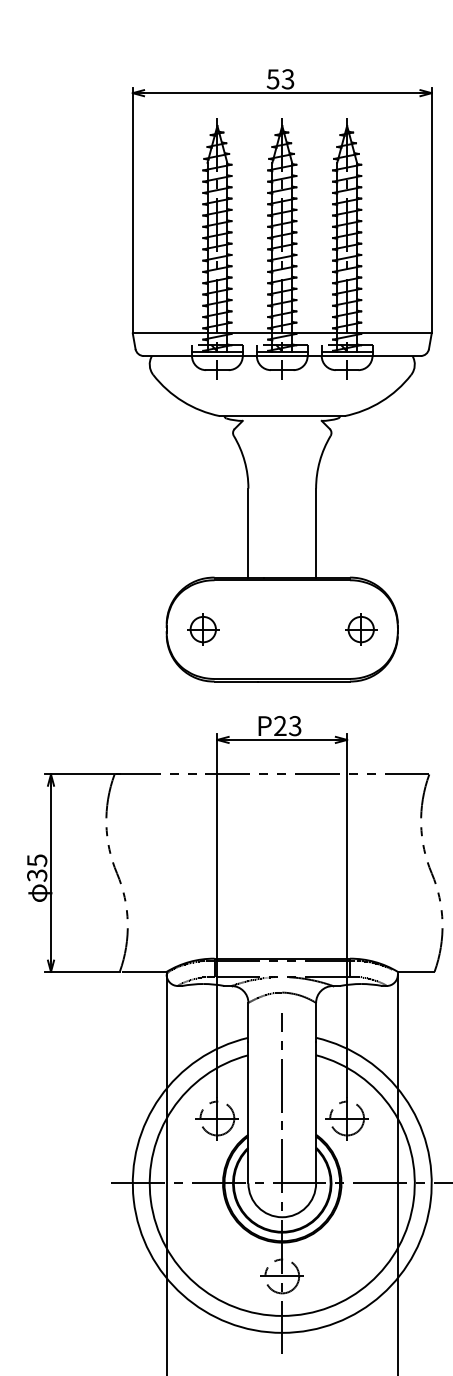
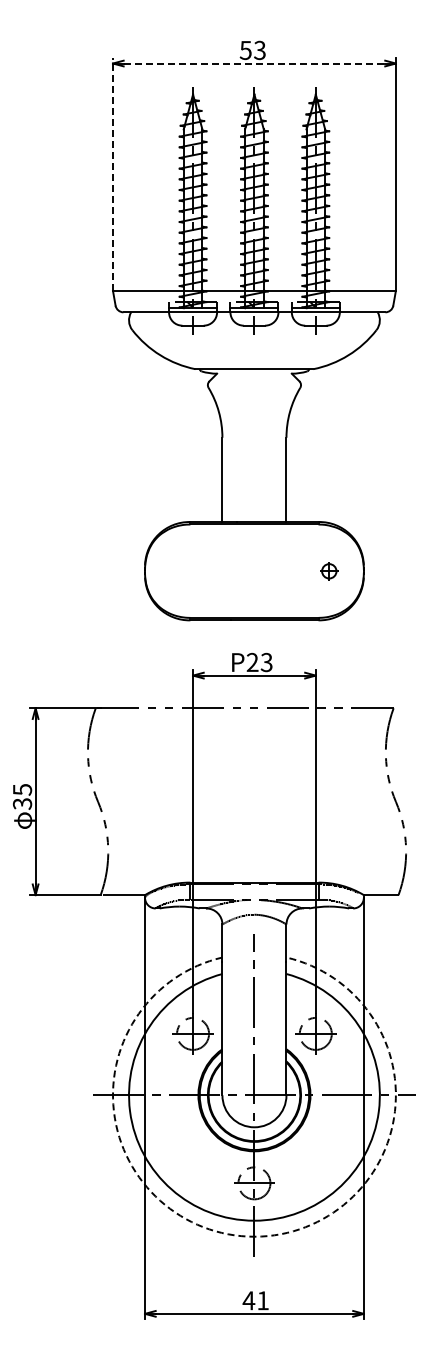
line: (282, 93) -> (254, 63), solid -> dashed
line: (133, 210) -> (113, 174), solid -> dashed
part: (203, 629) -> (179, 571), removed
part: (361, 629) -> (329, 571), size x0.6
arc: (282, 1332) -> (254, 1236), solid -> dashed

